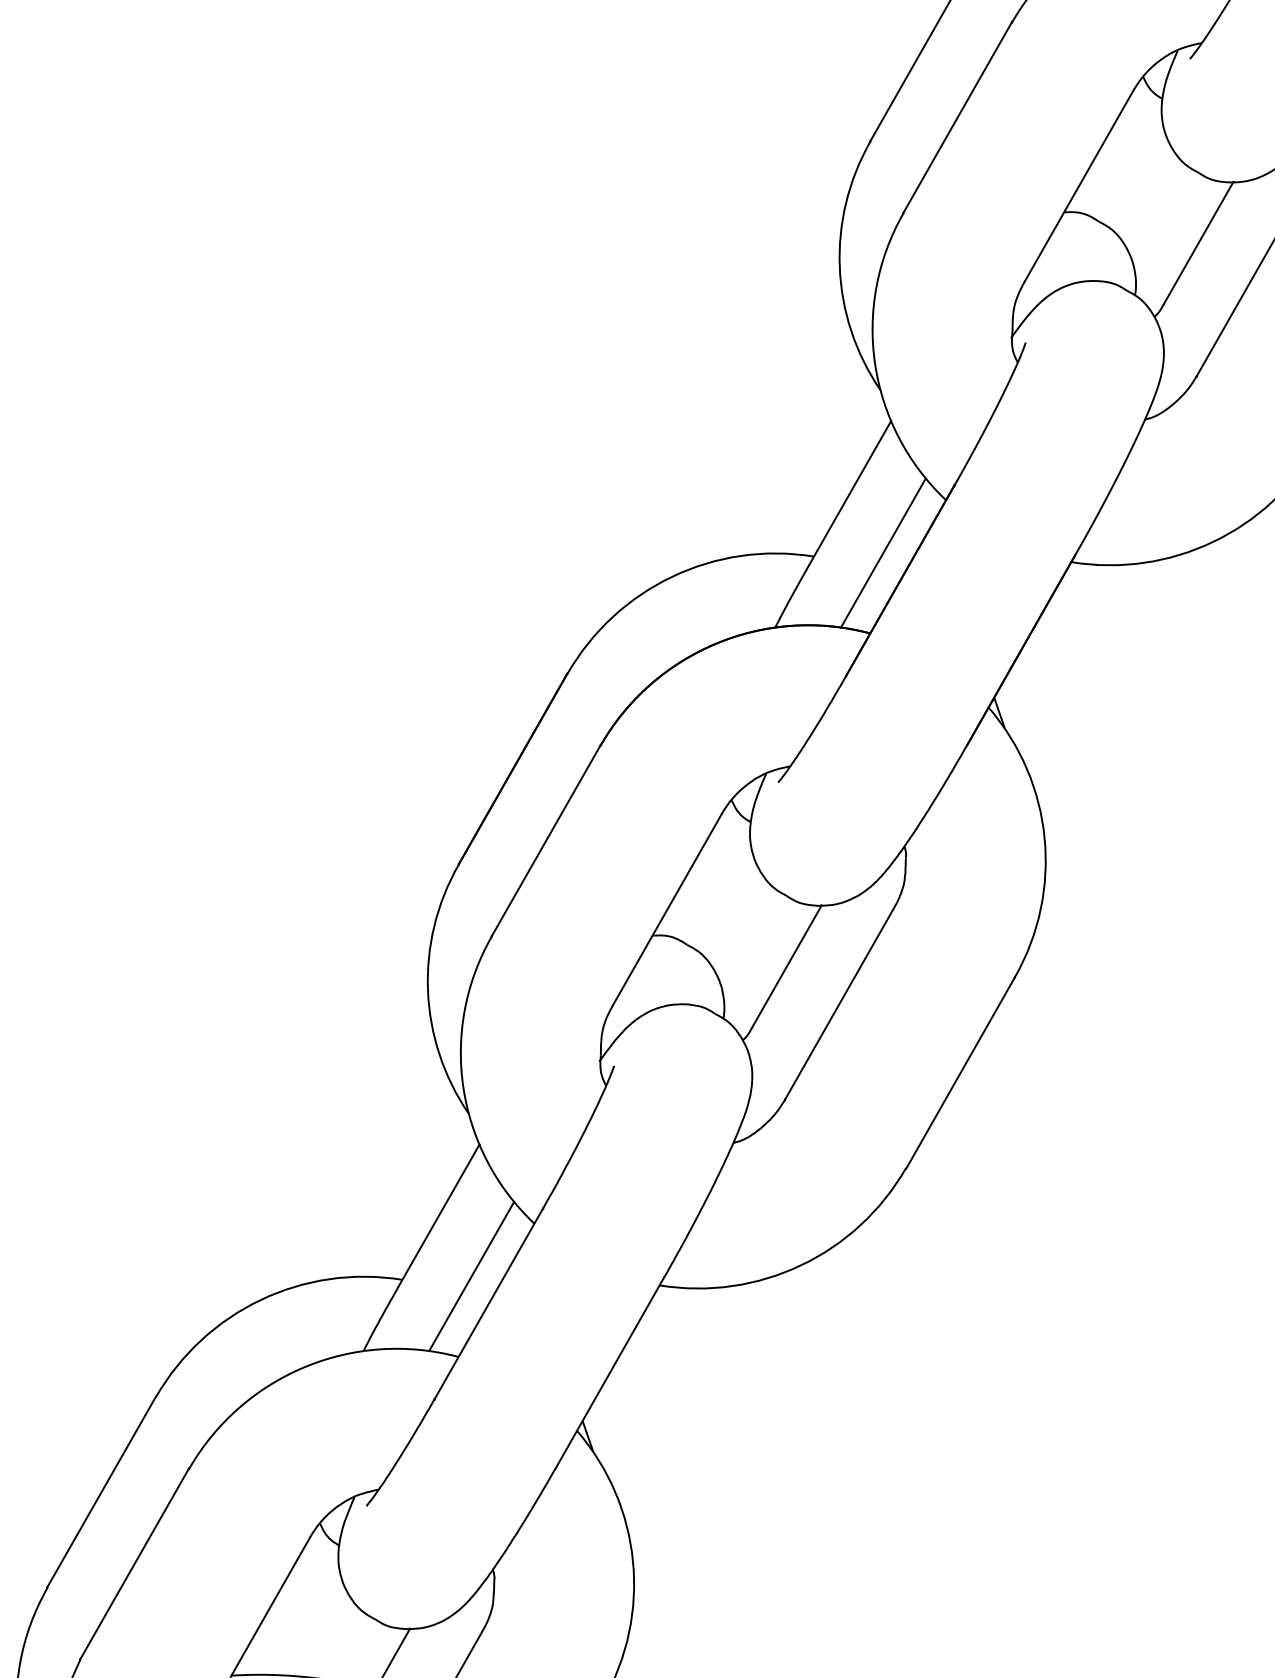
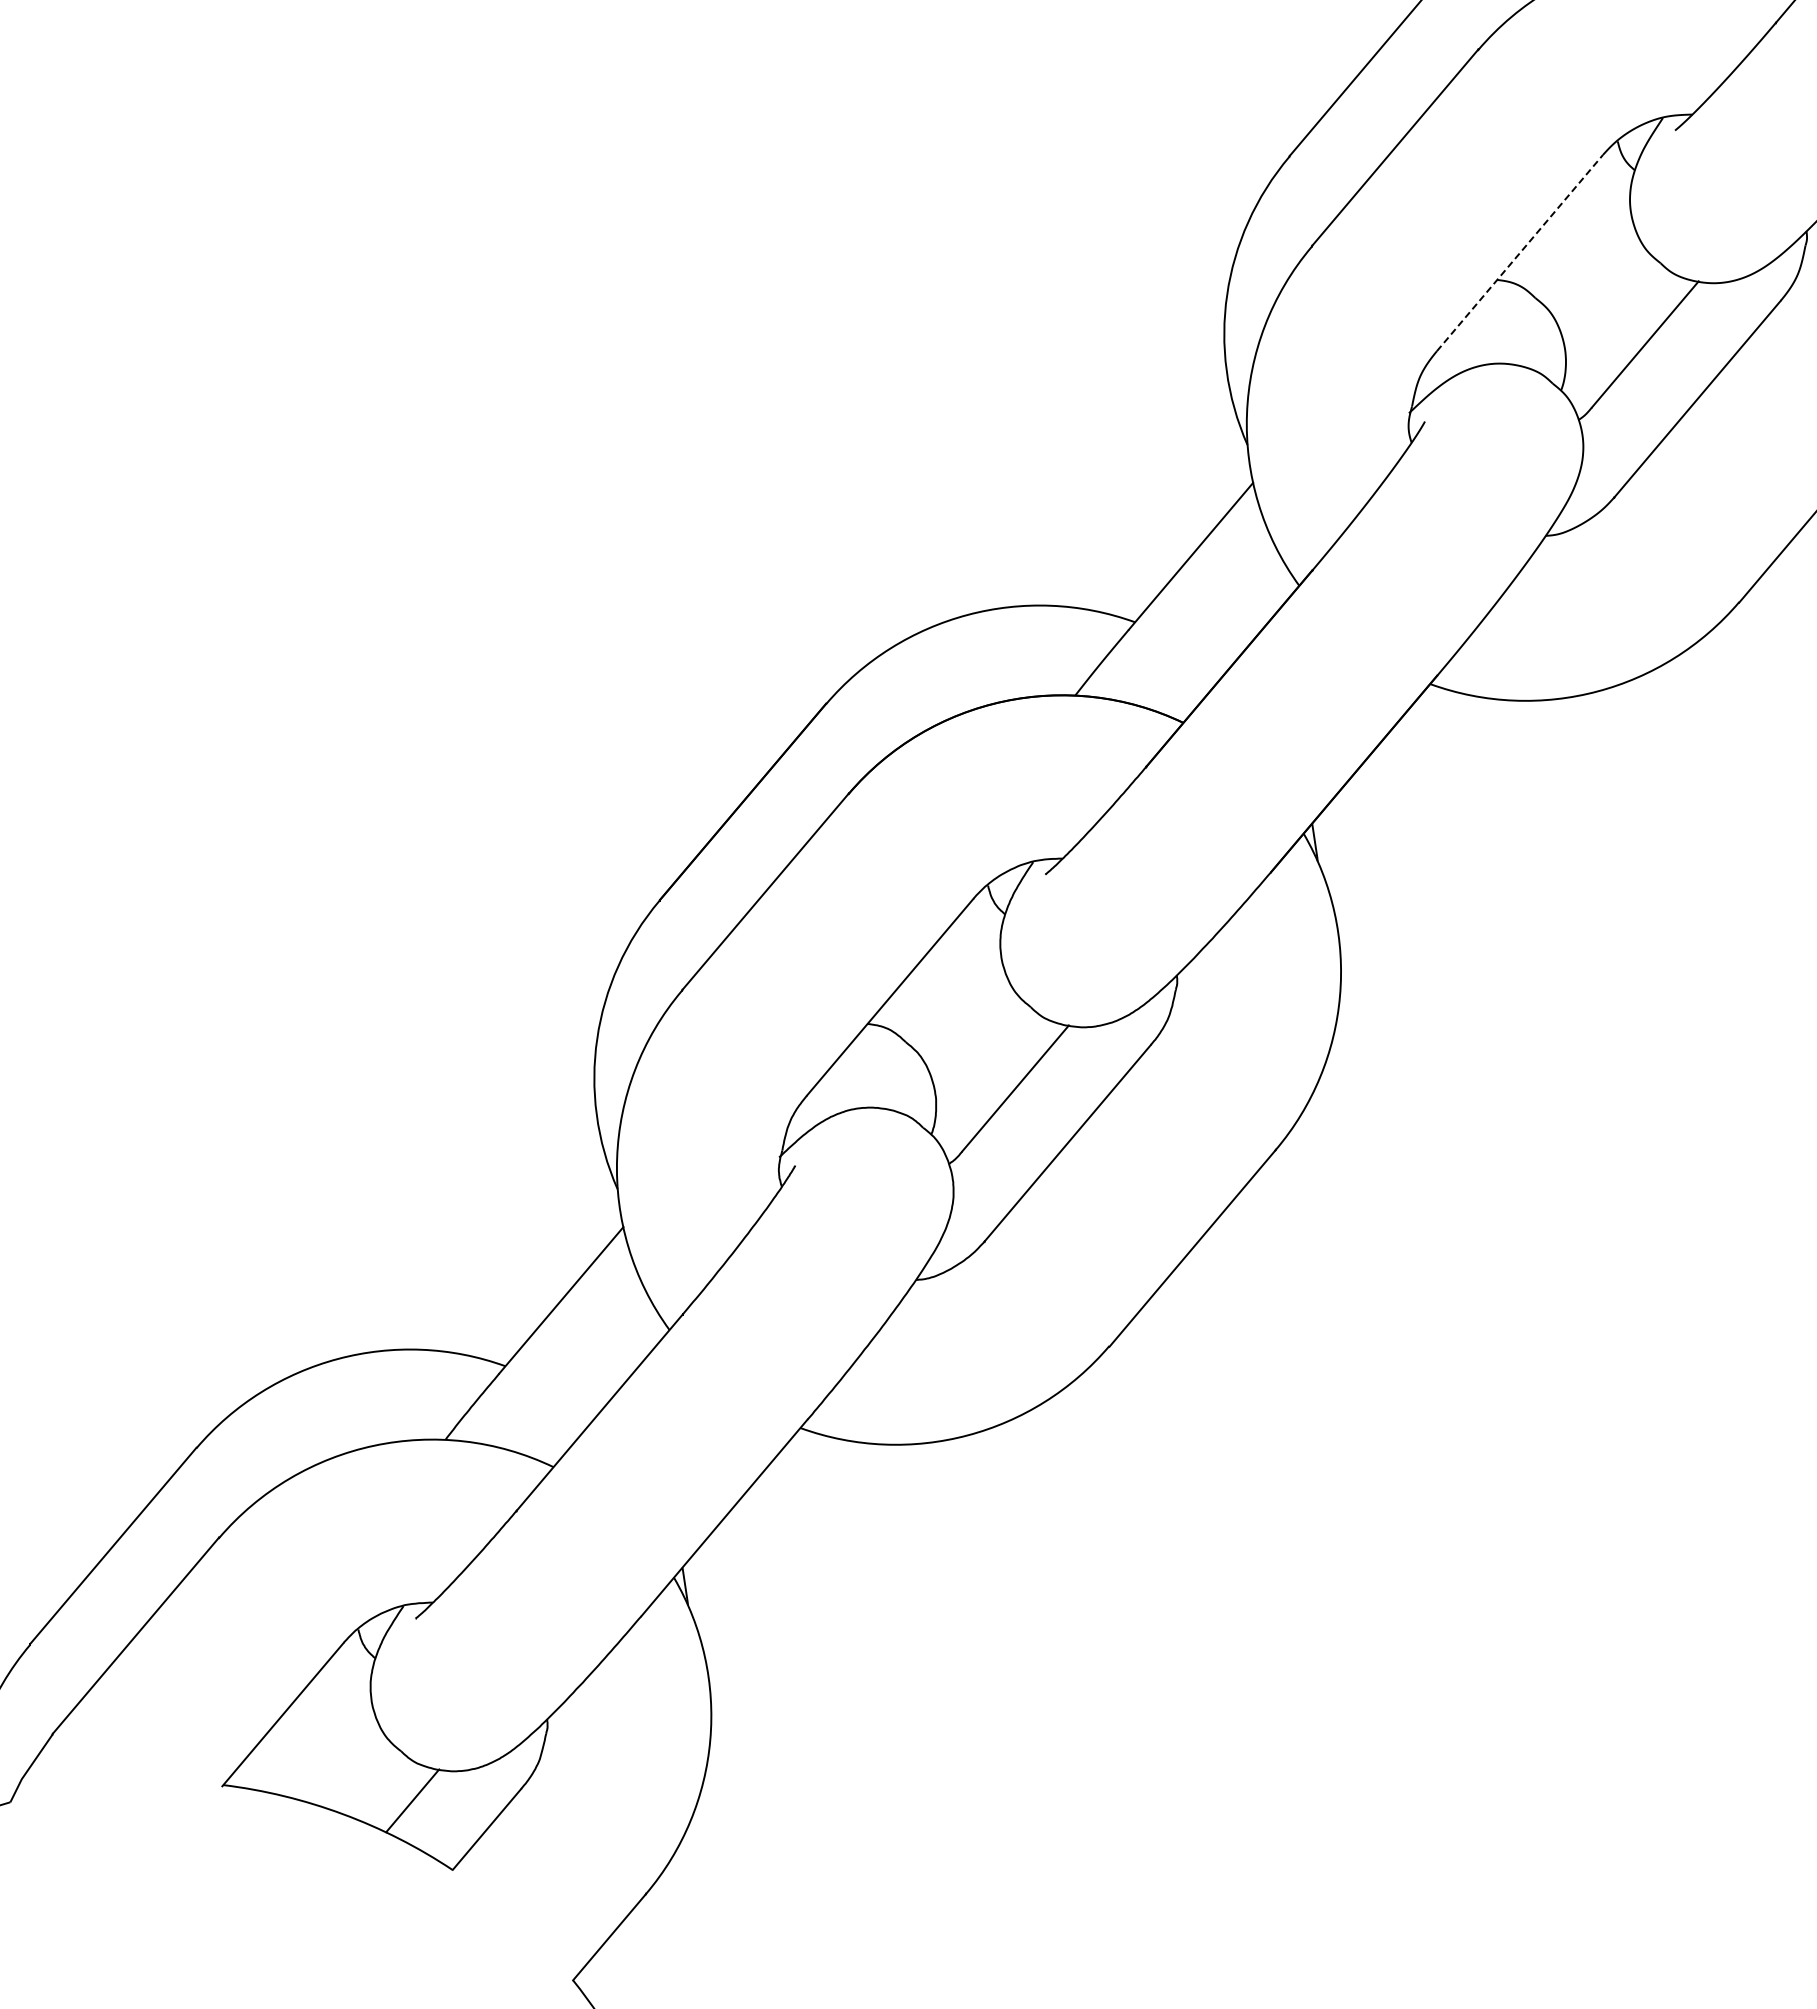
line: (1078, 186) -> (1519, 253), solid -> dashed
line: (883, 552) -> (1215, 632), removed
line: (471, 1275) -> (585, 1376), removed

